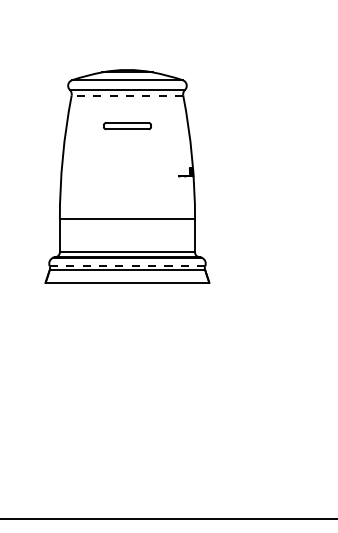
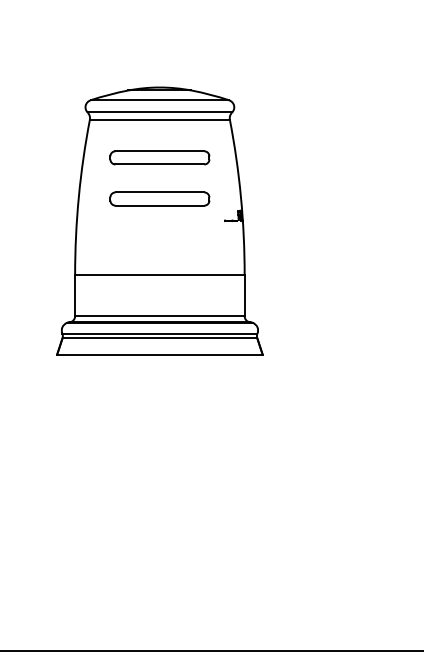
line: (127, 95) -> (159, 119), dashed -> solid
part: (127, 125) -> (159, 157), size x1.67
part: (127, 158) -> (159, 198), added
line: (127, 266) -> (159, 333), dashed -> solid

